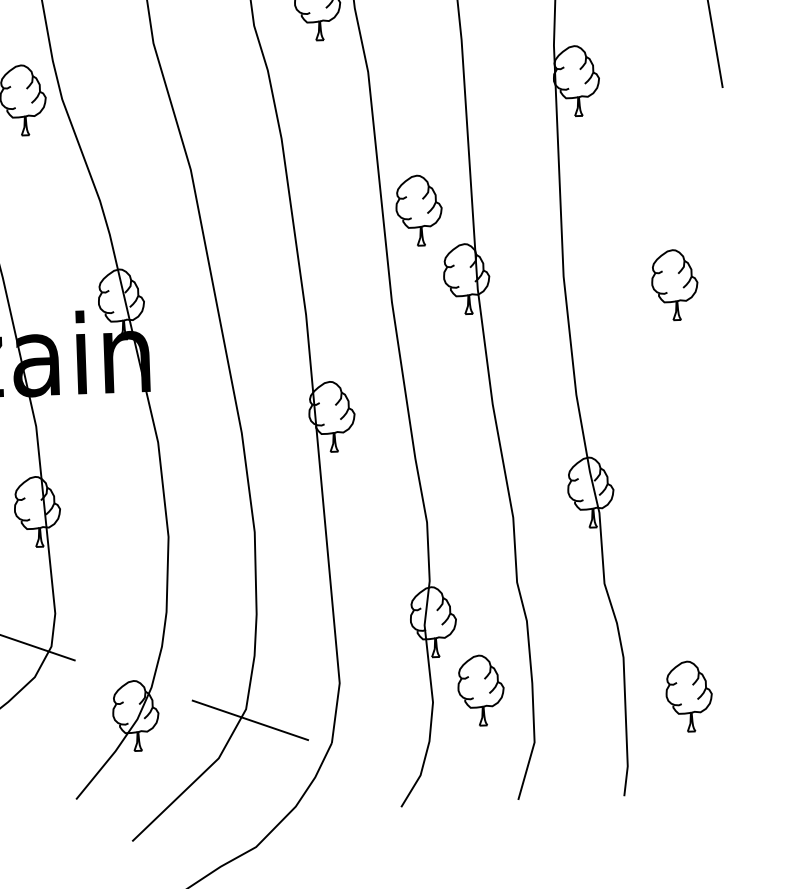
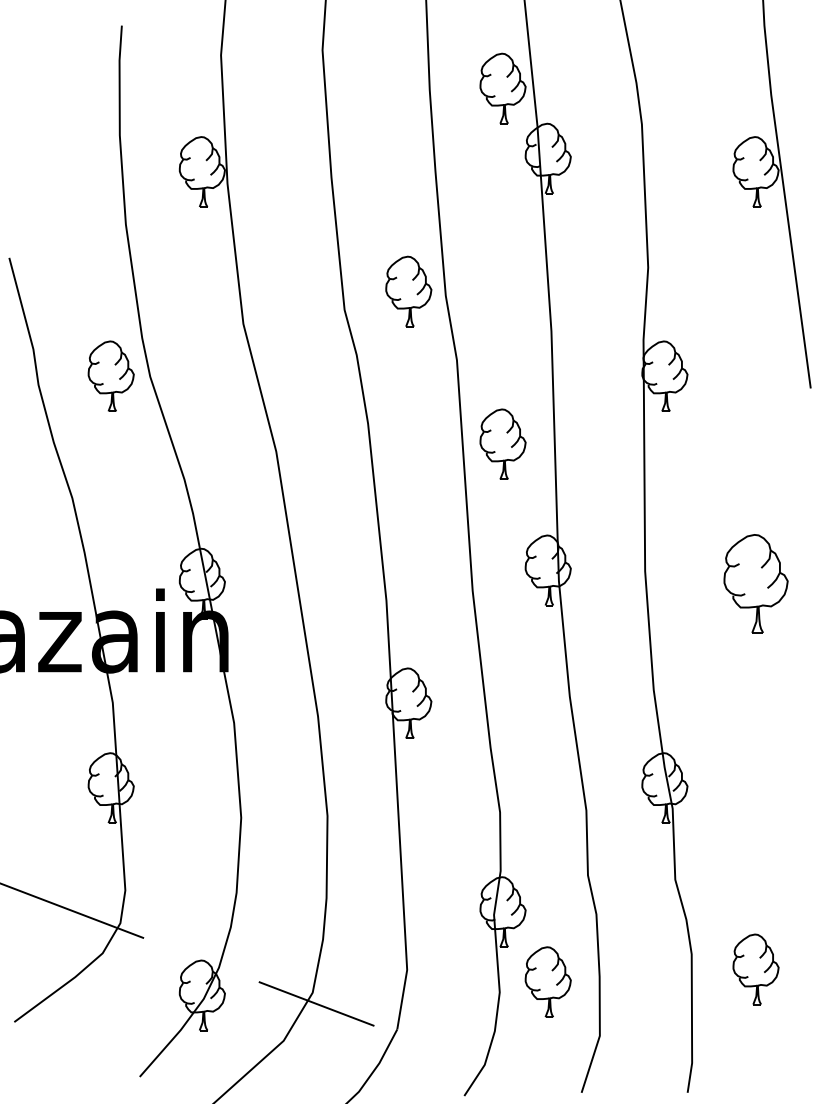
part: (418, 209) -> (502, 443), moved
part: (674, 284) -> (755, 583), size x1.4
part: (688, 696) -> (755, 969), moved

